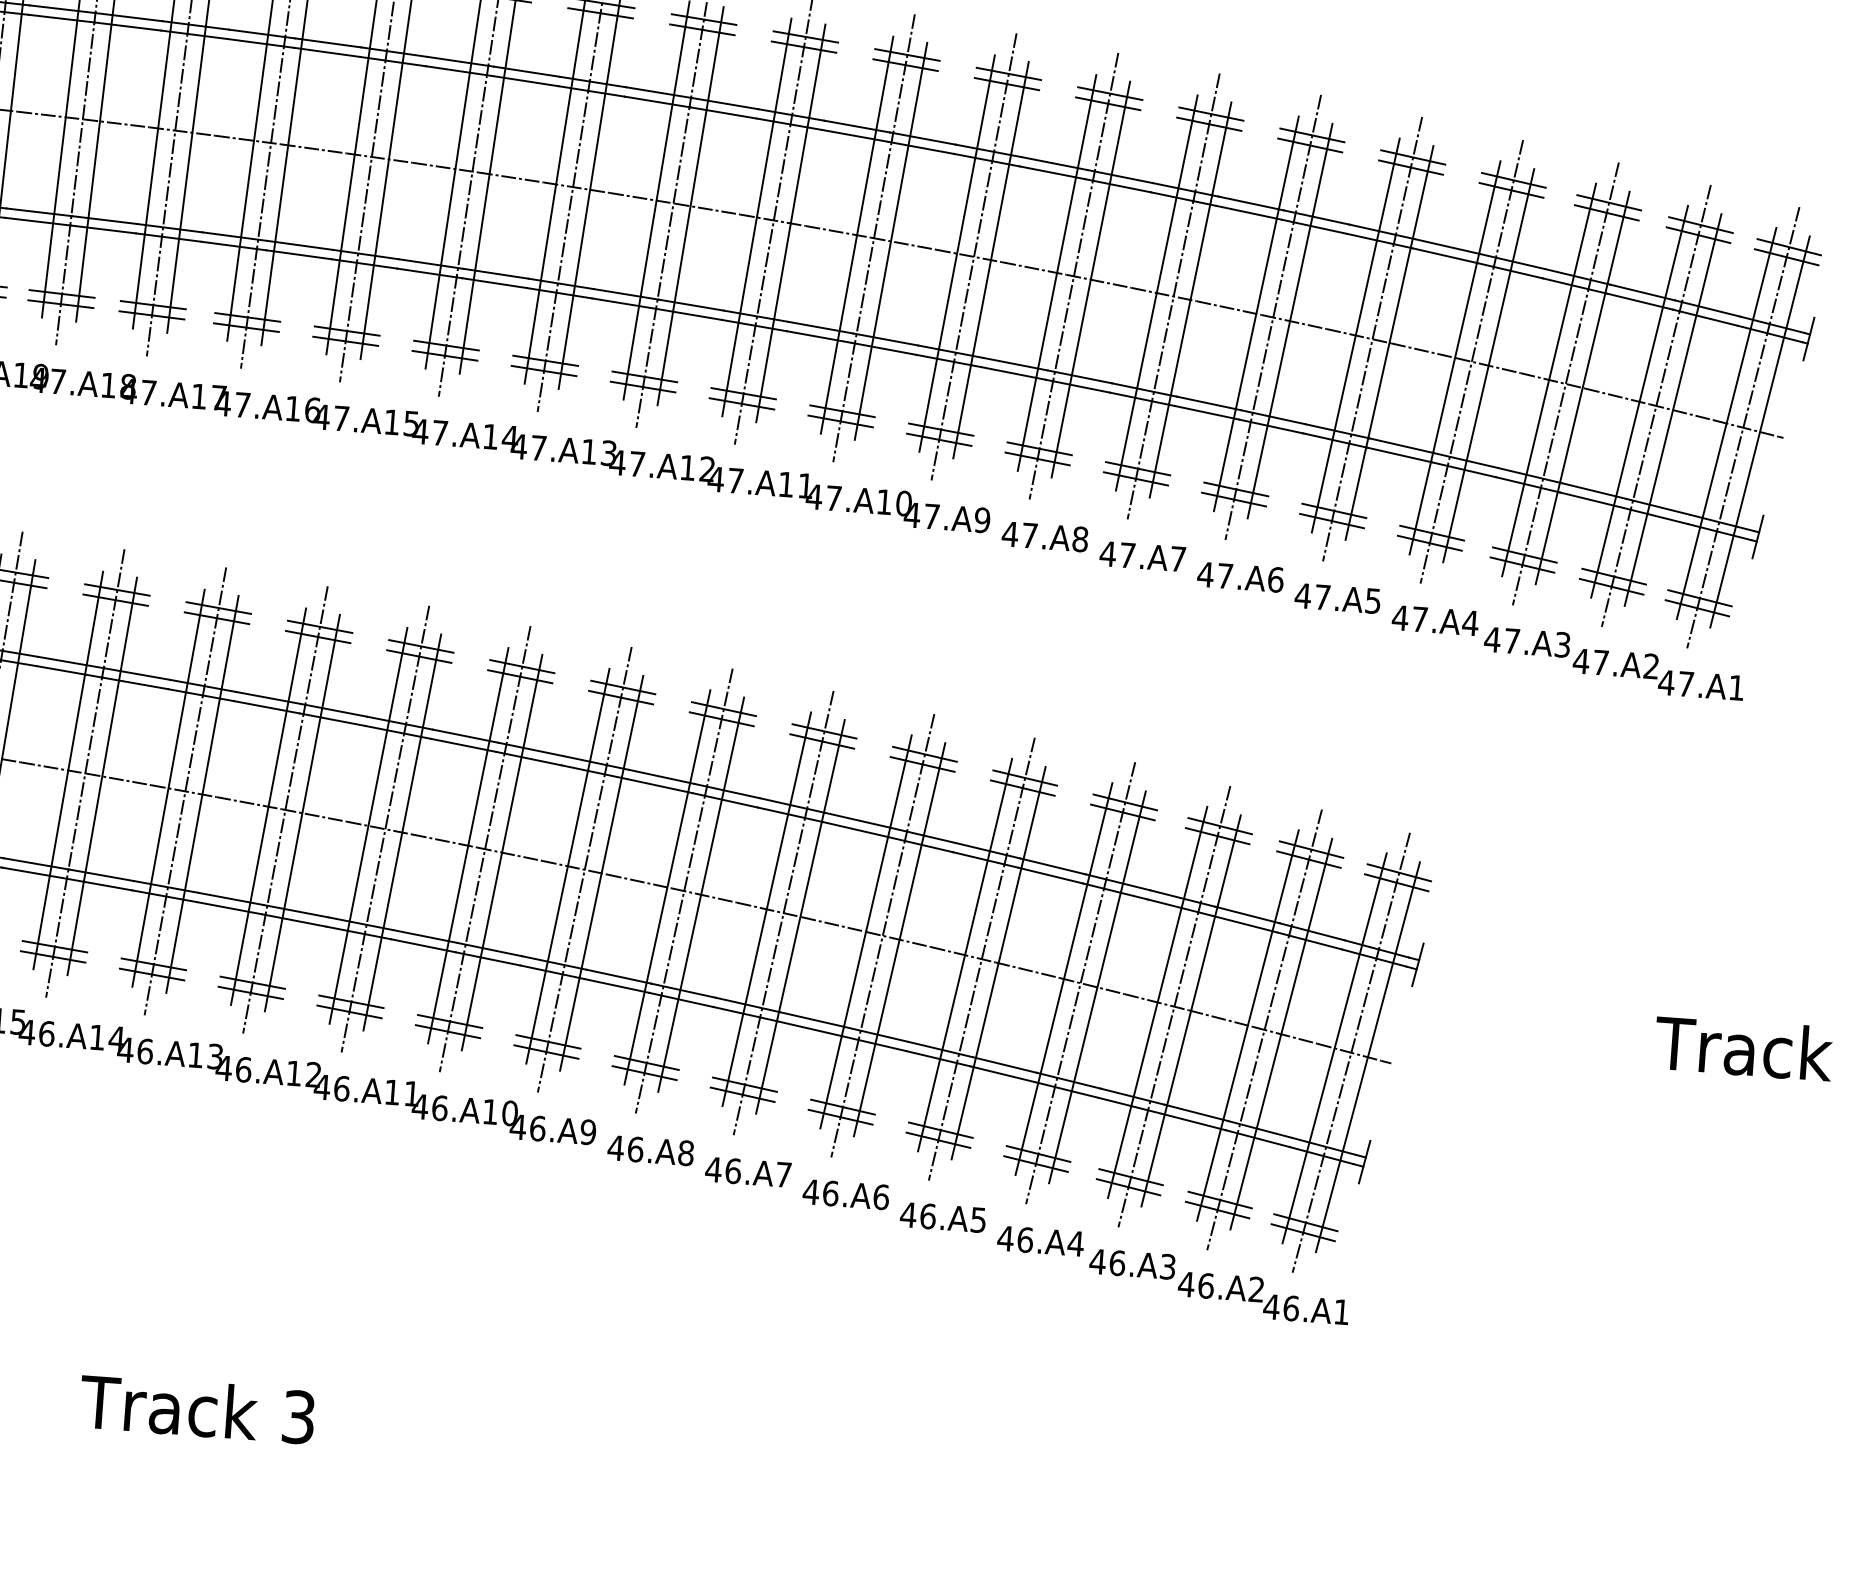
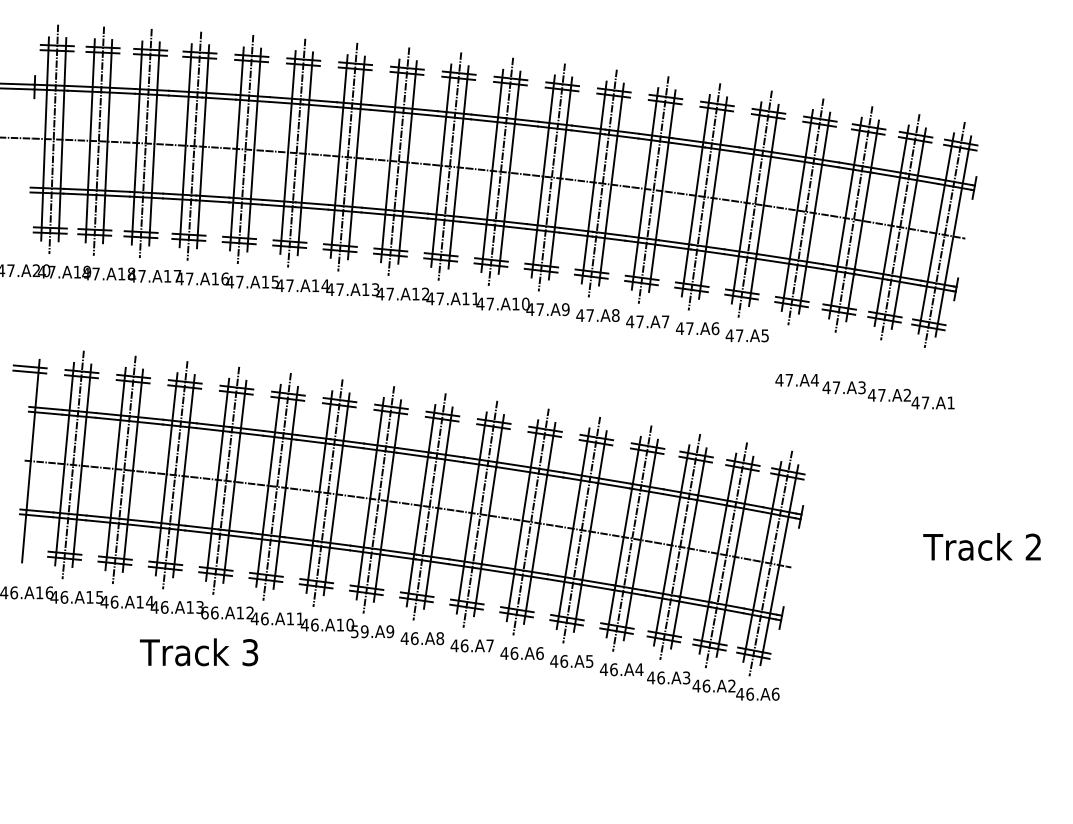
text: (1567, 652) -> (864, 391), moved
text: (223, 1067) -> (204, 612), 46.A12 -> 66.A12
text: (527, 1127) -> (359, 631), 46.A9 -> 59.A9
text: (1341, 1310) -> (775, 693), 46.A1 -> 46.A6
text: (198, 1409) -> (199, 652), moved

